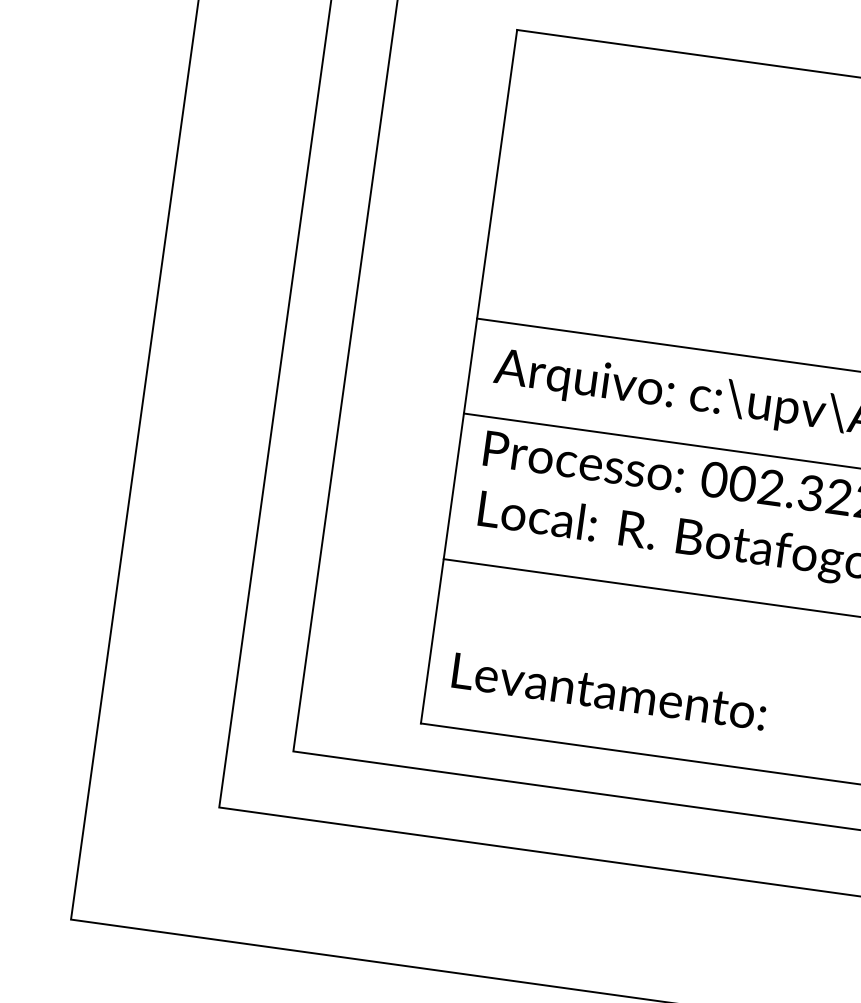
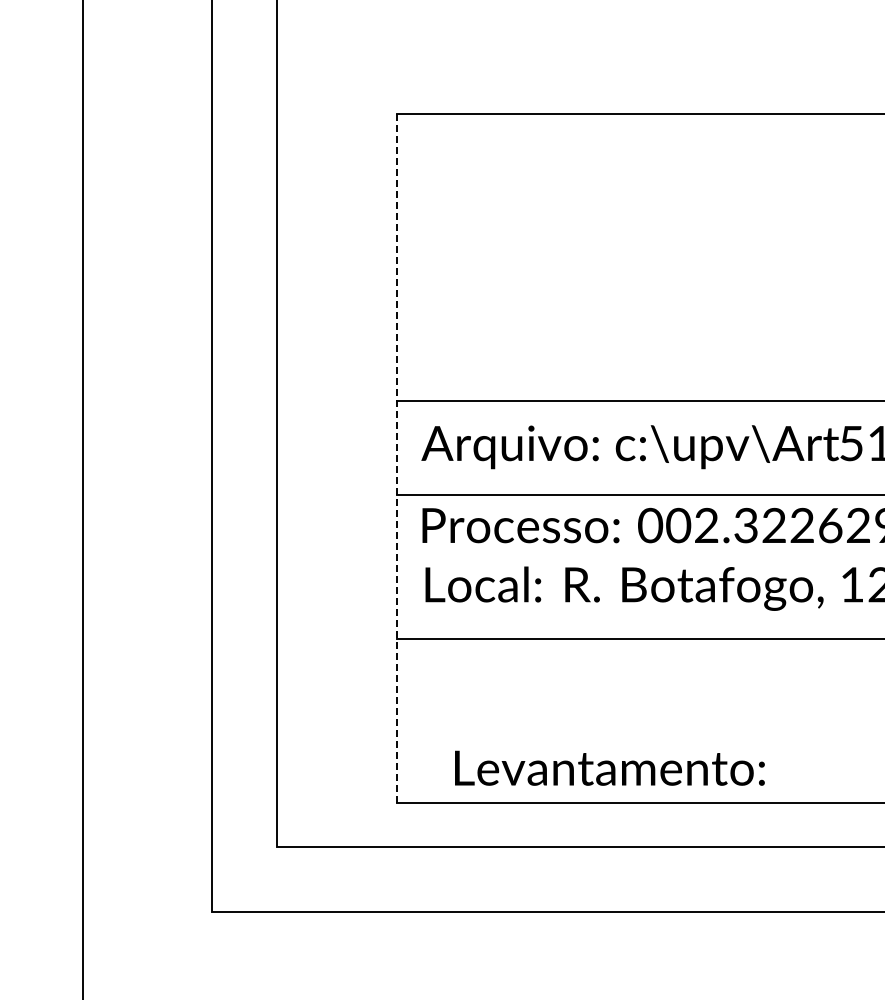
line: (469, 375) -> (397, 457), solid -> dashed
text: (609, 690) -> (609, 767), moved

